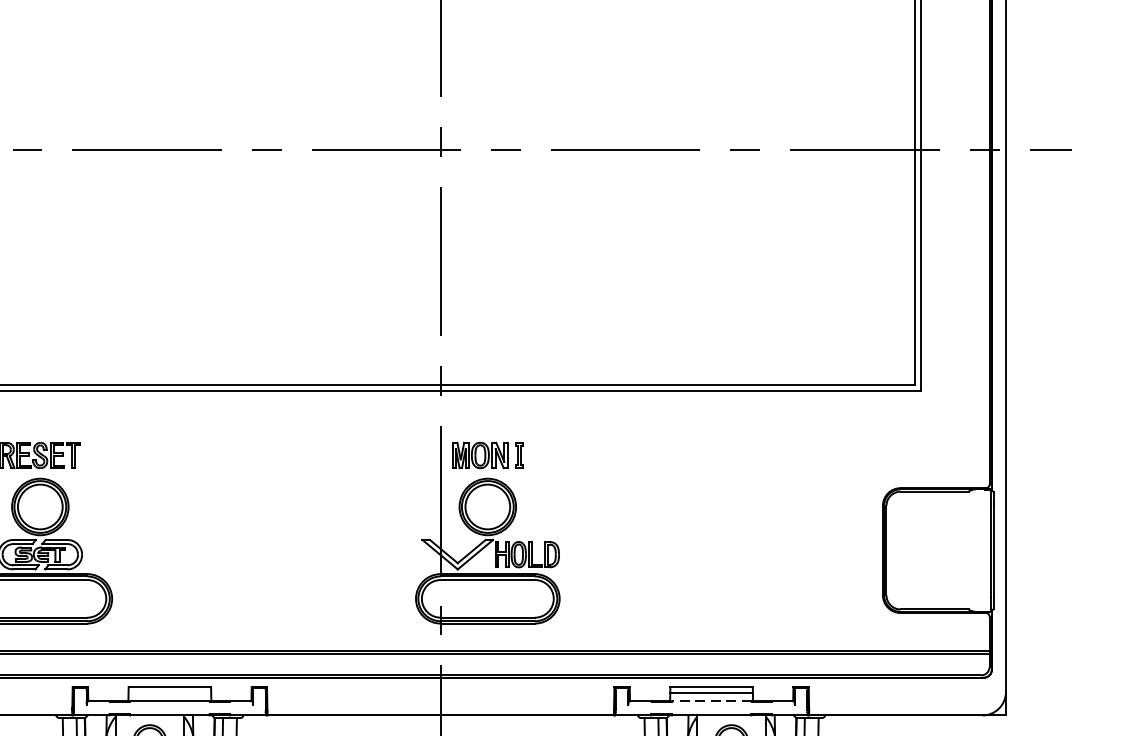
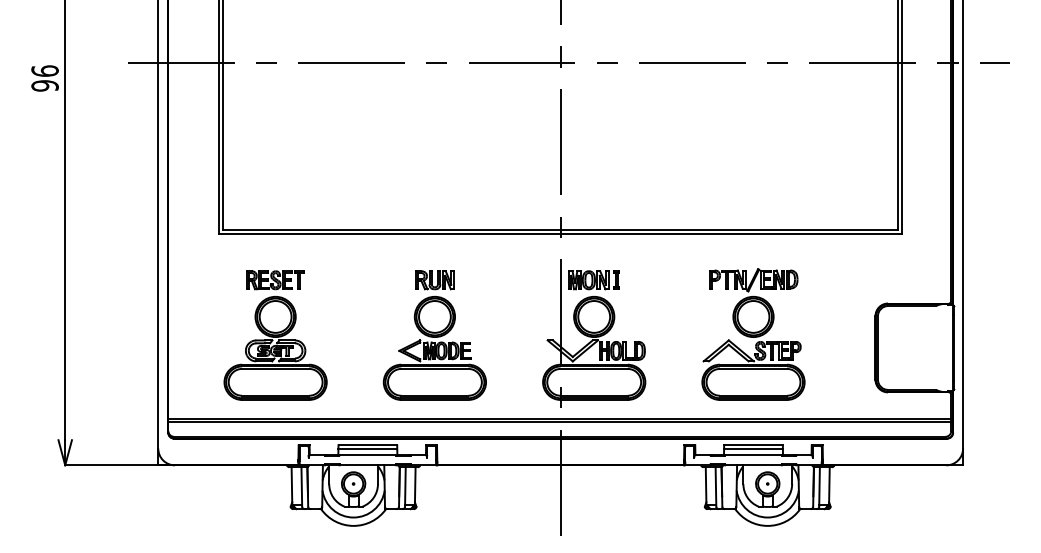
part: (711, 531) -> (753, 334), added
part: (263, 533) -> (434, 335), added
line: (169, 693) -> (367, 449), added
line: (711, 701) -> (753, 455), dashed -> solid

